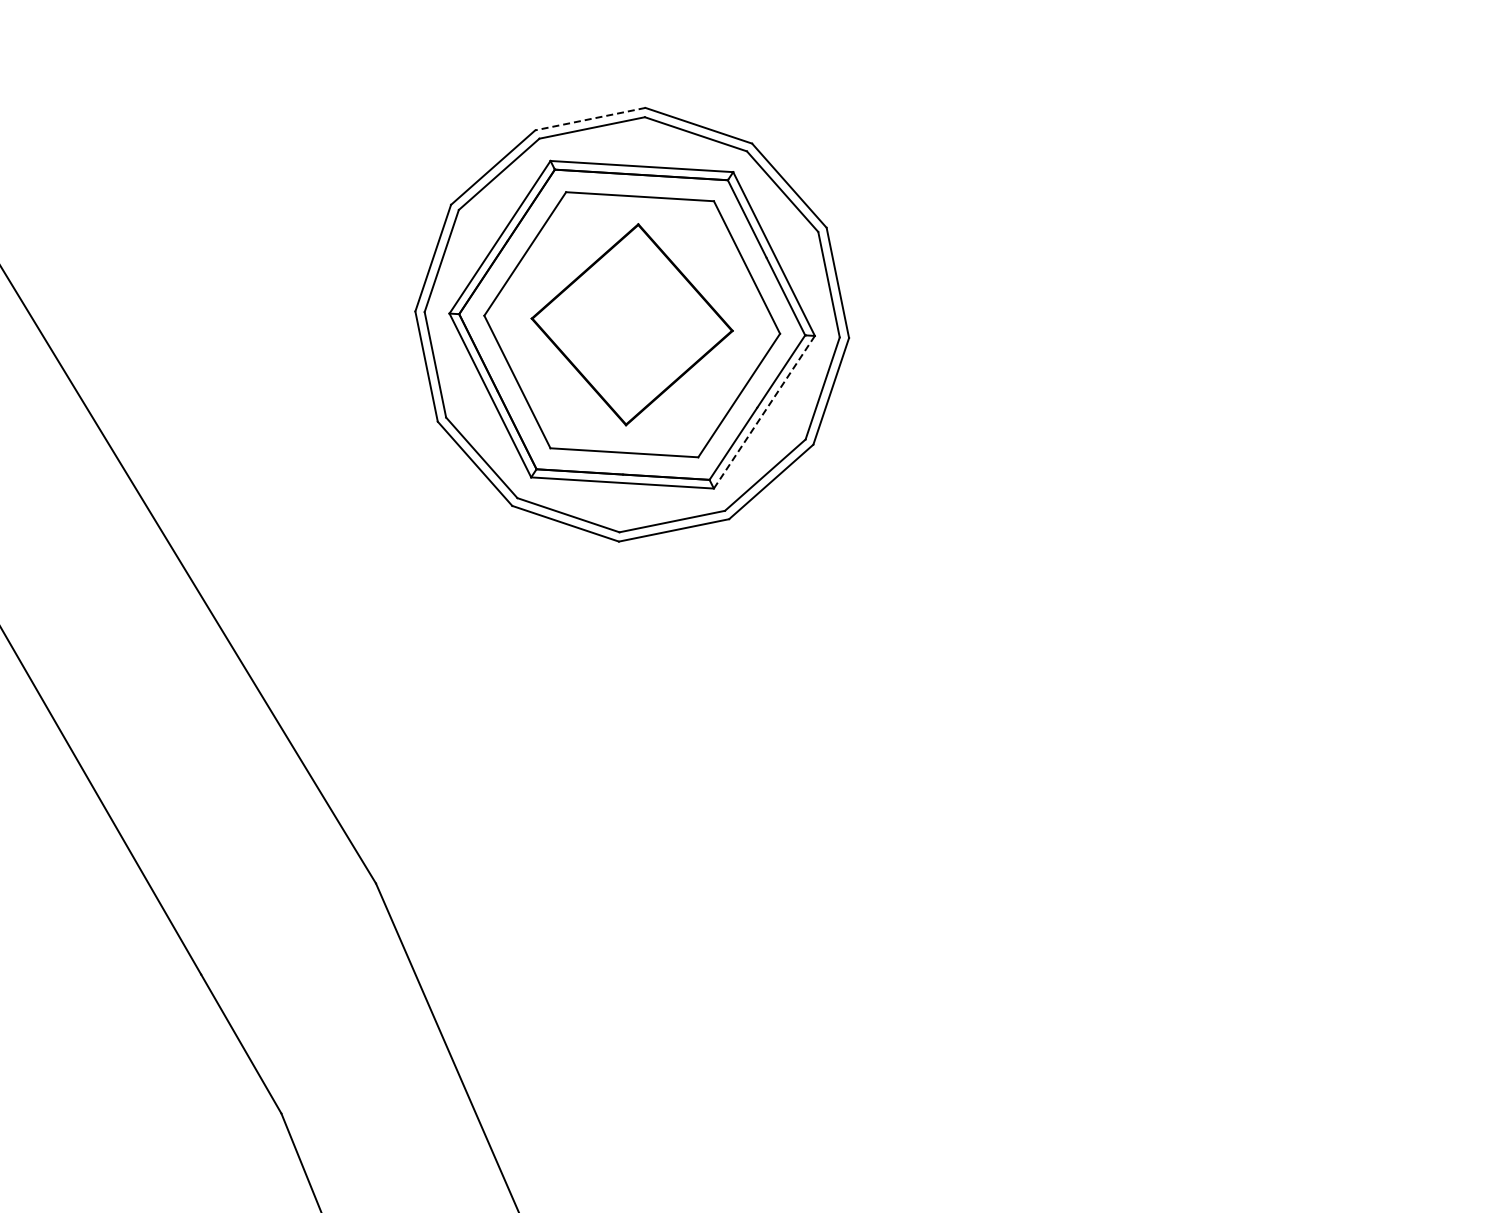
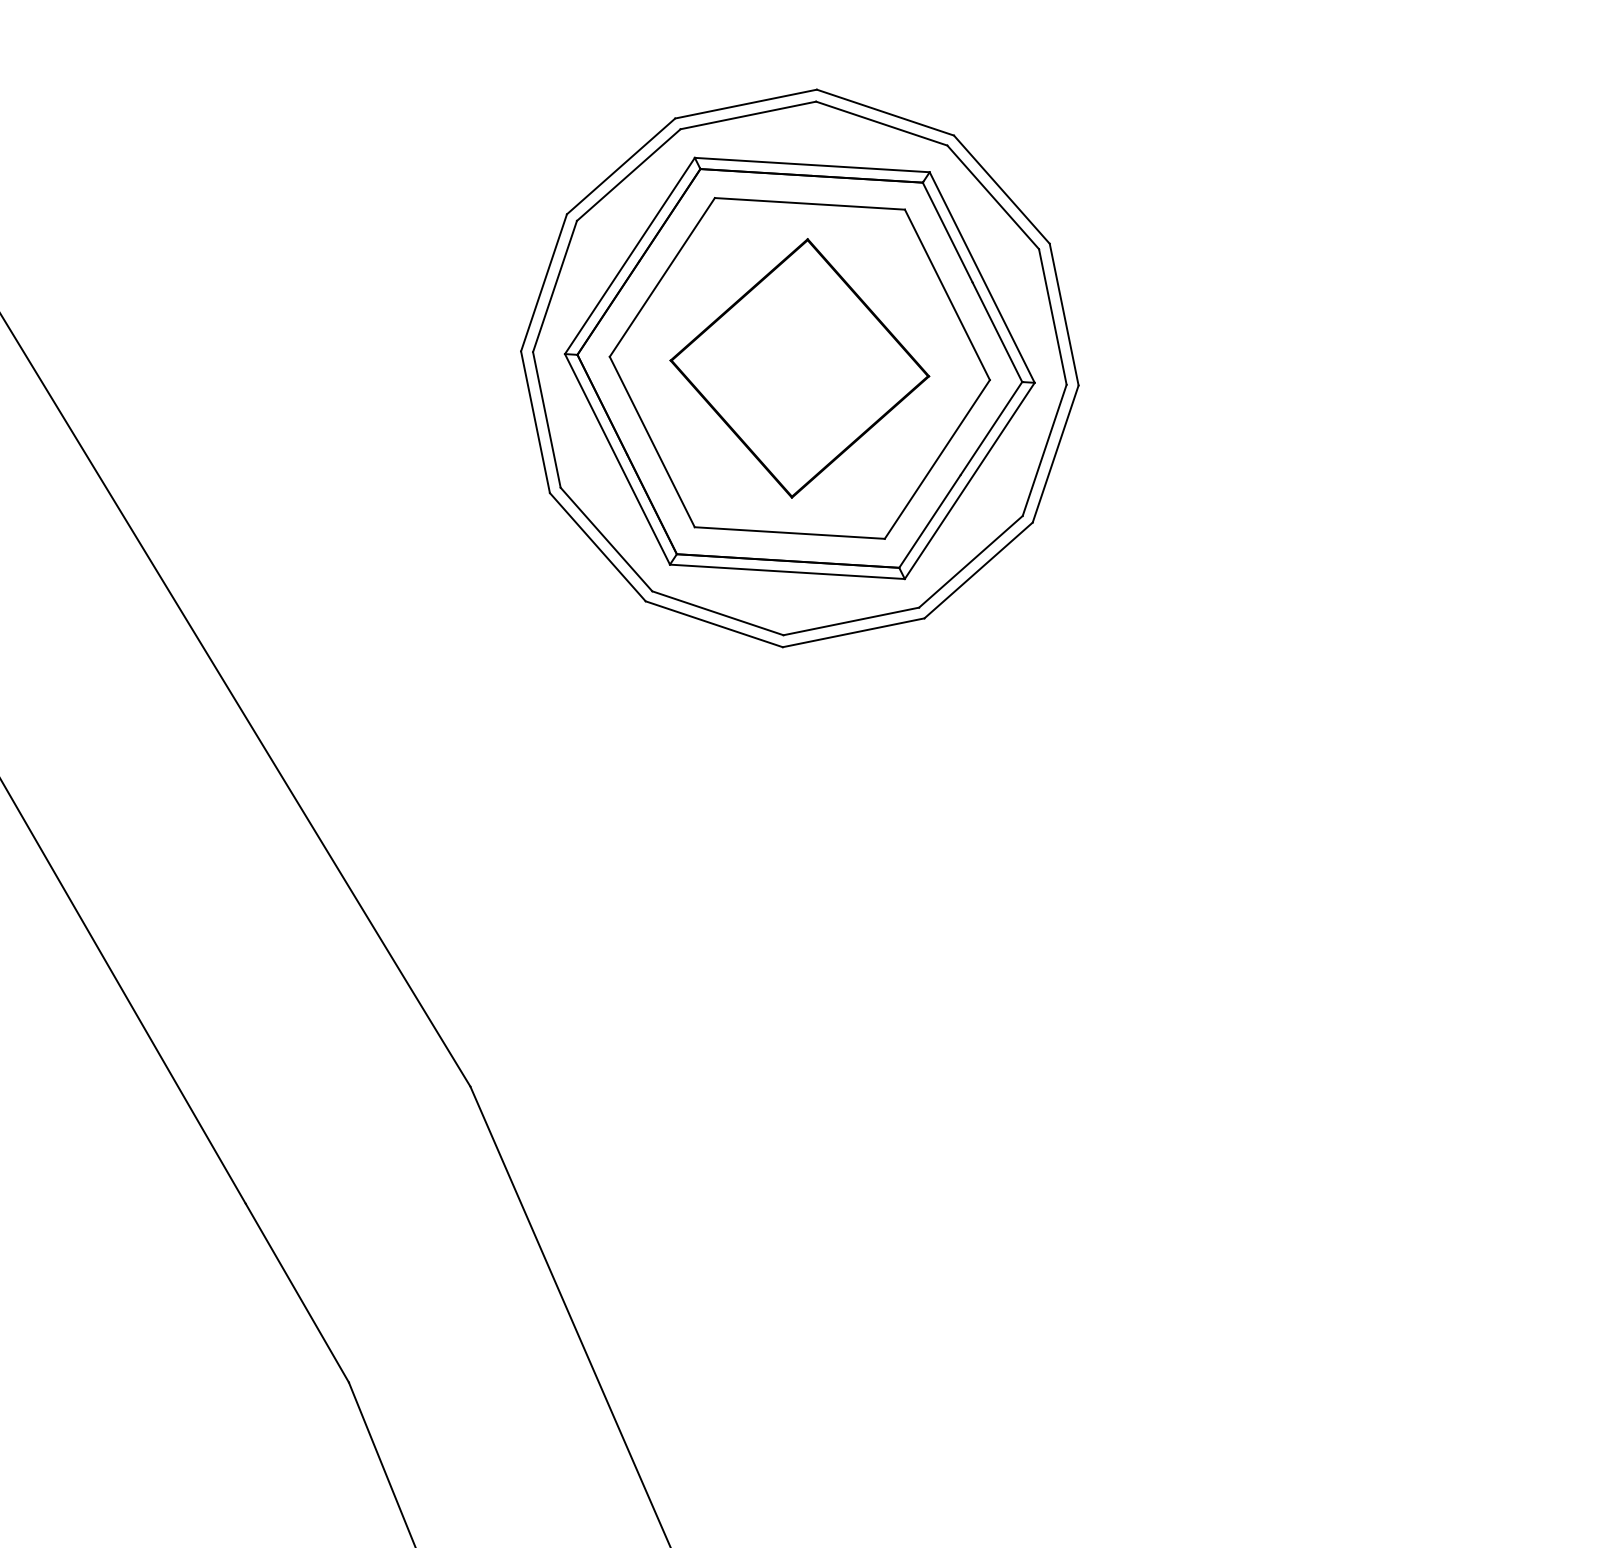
line: (589, 119) -> (744, 104), dashed -> solid
line: (764, 412) -> (969, 481), dashed -> solid

